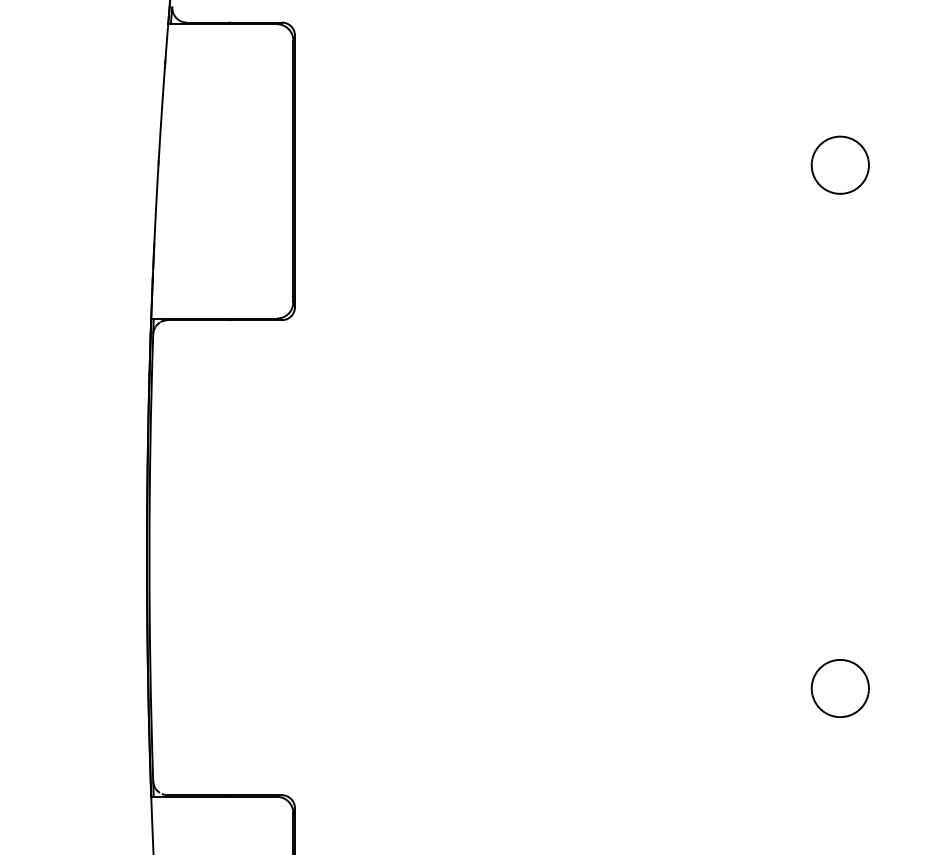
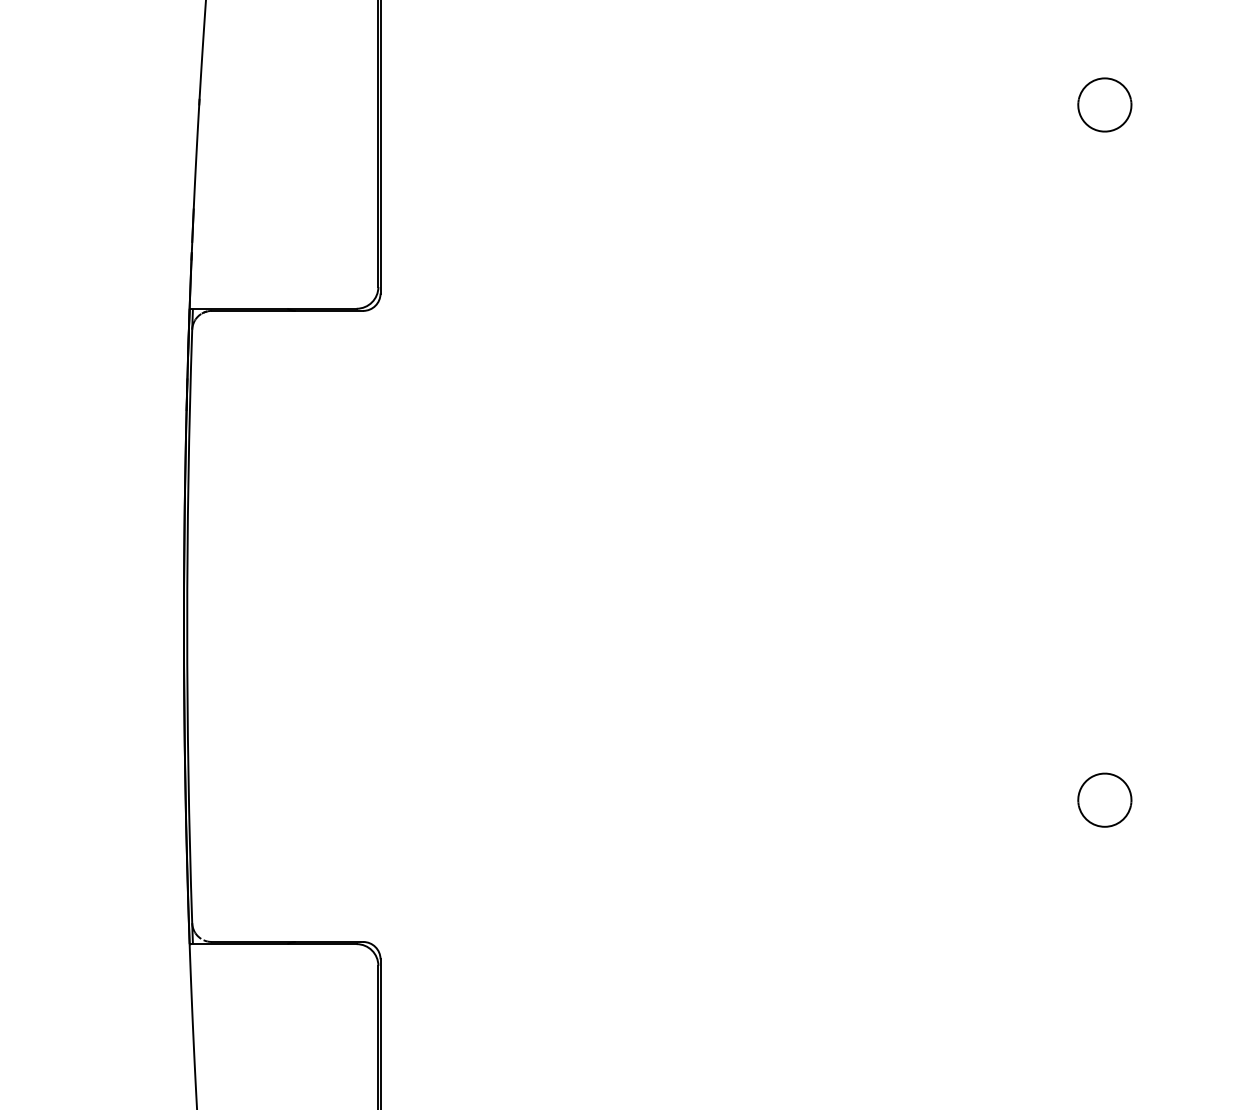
part: (839, 164) -> (1103, 104), size x0.7
part: (839, 688) -> (1103, 800), size x0.7

